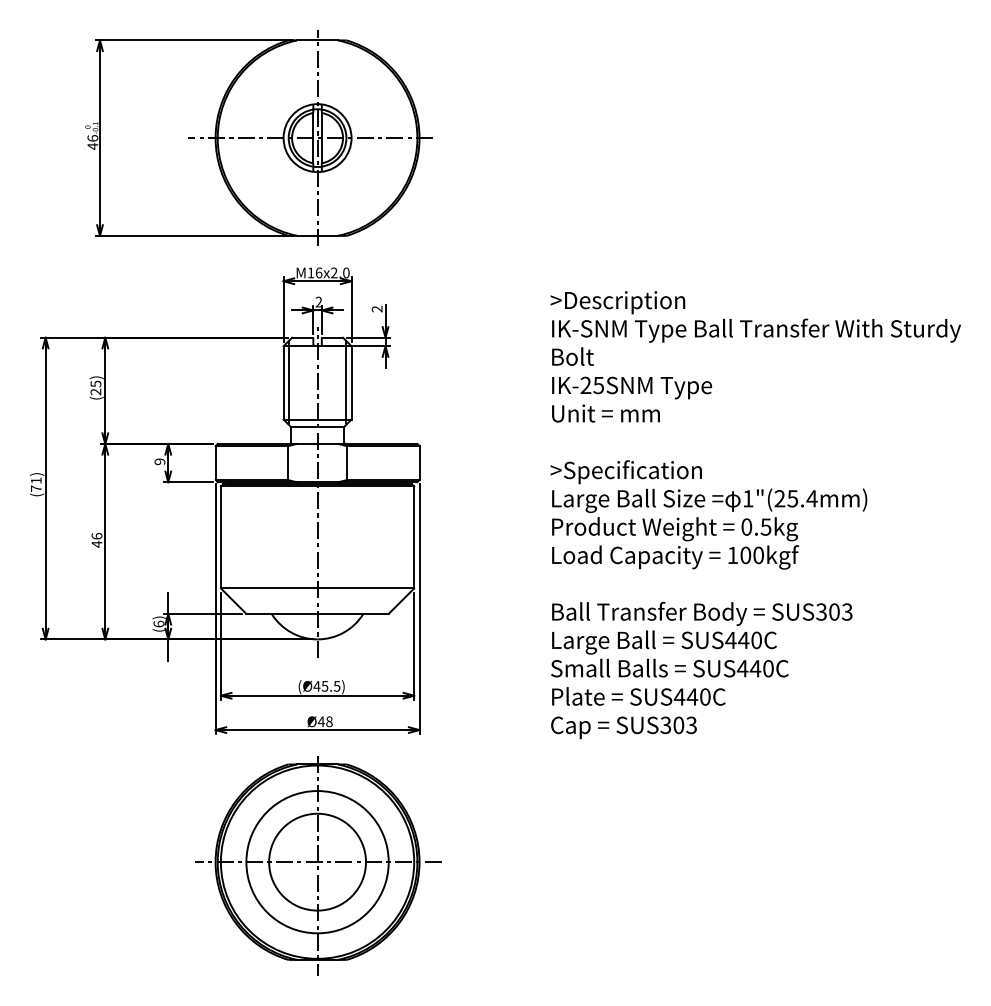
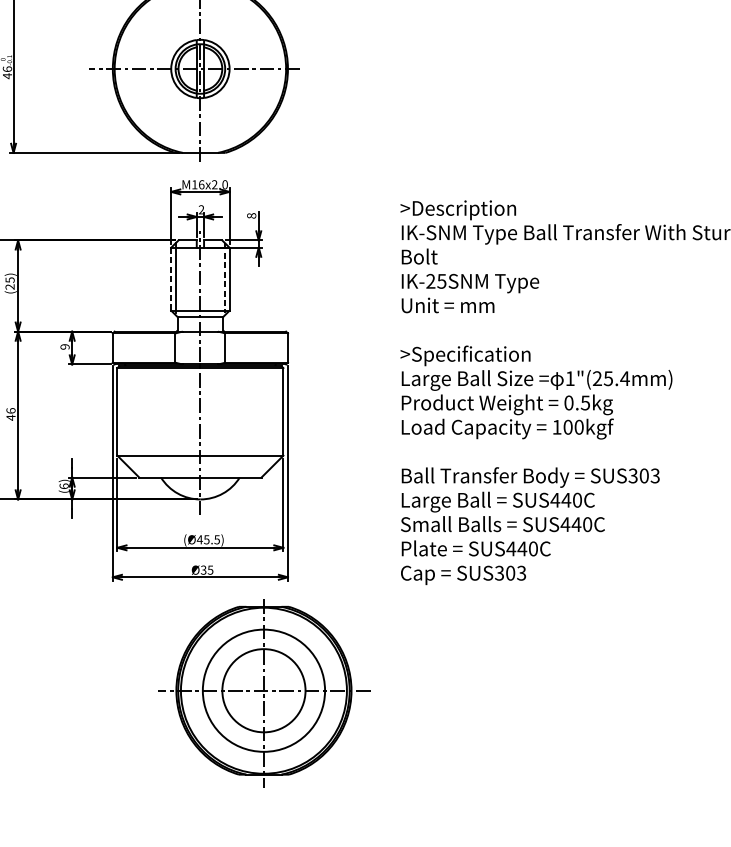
text: (376, 308) -> (251, 215), 2 -> 8
line: (346, 381) -> (225, 277), solid -> dashed
line: (283, 382) -> (171, 278), solid -> dashed
text: (324, 721) -> (206, 569), 48 -> 35
part: (318, 865) -> (264, 693), moved

